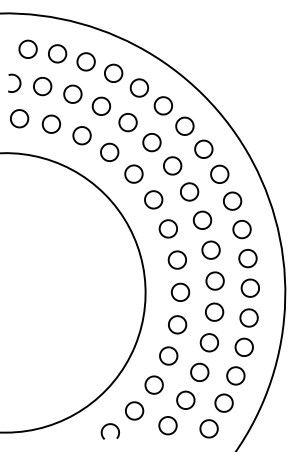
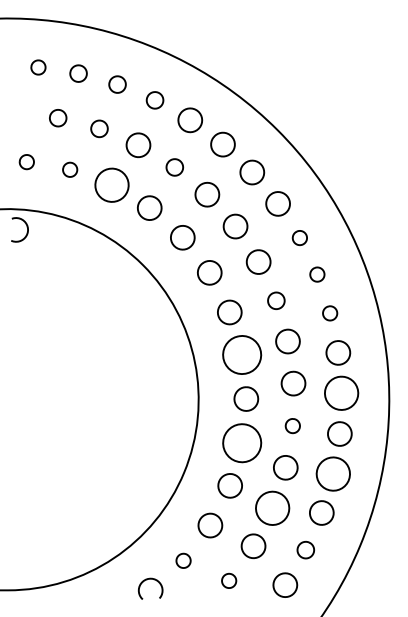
part: (28, 49) -> (38, 67), size x0.6
part: (57, 53) -> (78, 73), size x0.7
part: (86, 61) -> (117, 84), size x0.7
part: (113, 73) -> (154, 100), size x0.7
curve: (19, 81) -> (26, 227), moved
part: (42, 85) -> (57, 117), size x0.7
part: (72, 94) -> (99, 128), size x0.7
part: (19, 118) -> (26, 161), size x0.6
part: (127, 122) -> (174, 167), size x0.7
part: (50, 124) -> (69, 169), size x0.6
part: (81, 135) -> (111, 185), size x1.4
part: (219, 173) -> (299, 237), size x0.6
part: (232, 201) -> (317, 274), size x0.6
part: (202, 220) -> (276, 300), size x0.7
part: (241, 229) -> (329, 313), size x0.6
part: (176, 259) -> (241, 354), size x1.6
part: (250, 288) -> (341, 393), size x1.4
part: (214, 311) -> (292, 425), size x0.6
part: (177, 324) -> (242, 443), size x1.6
part: (243, 346) -> (332, 473), size x1.4
part: (199, 371) -> (272, 507), size x1.4
part: (223, 402) -> (305, 549), size x0.7
part: (134, 410) -> (183, 560), size x0.6
part: (167, 425) -> (228, 580), size x0.6

